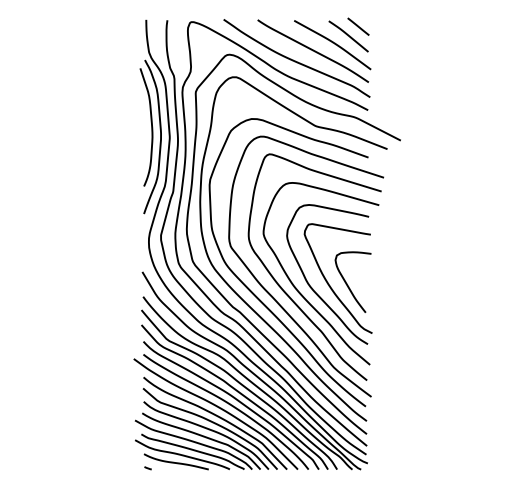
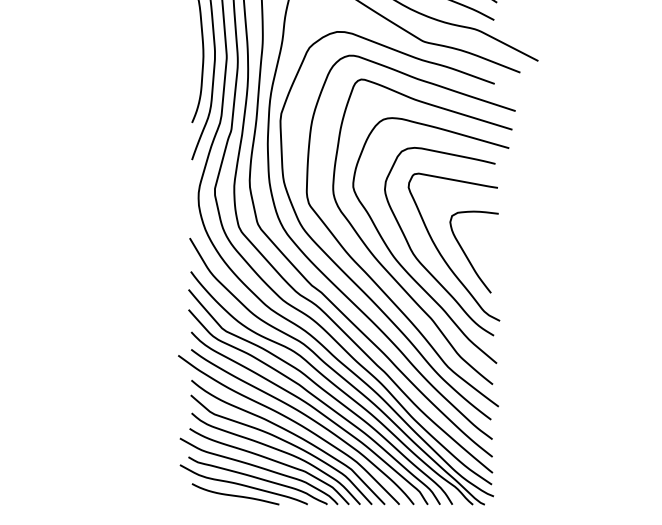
line: (147, 468) -> (196, 503), removed

